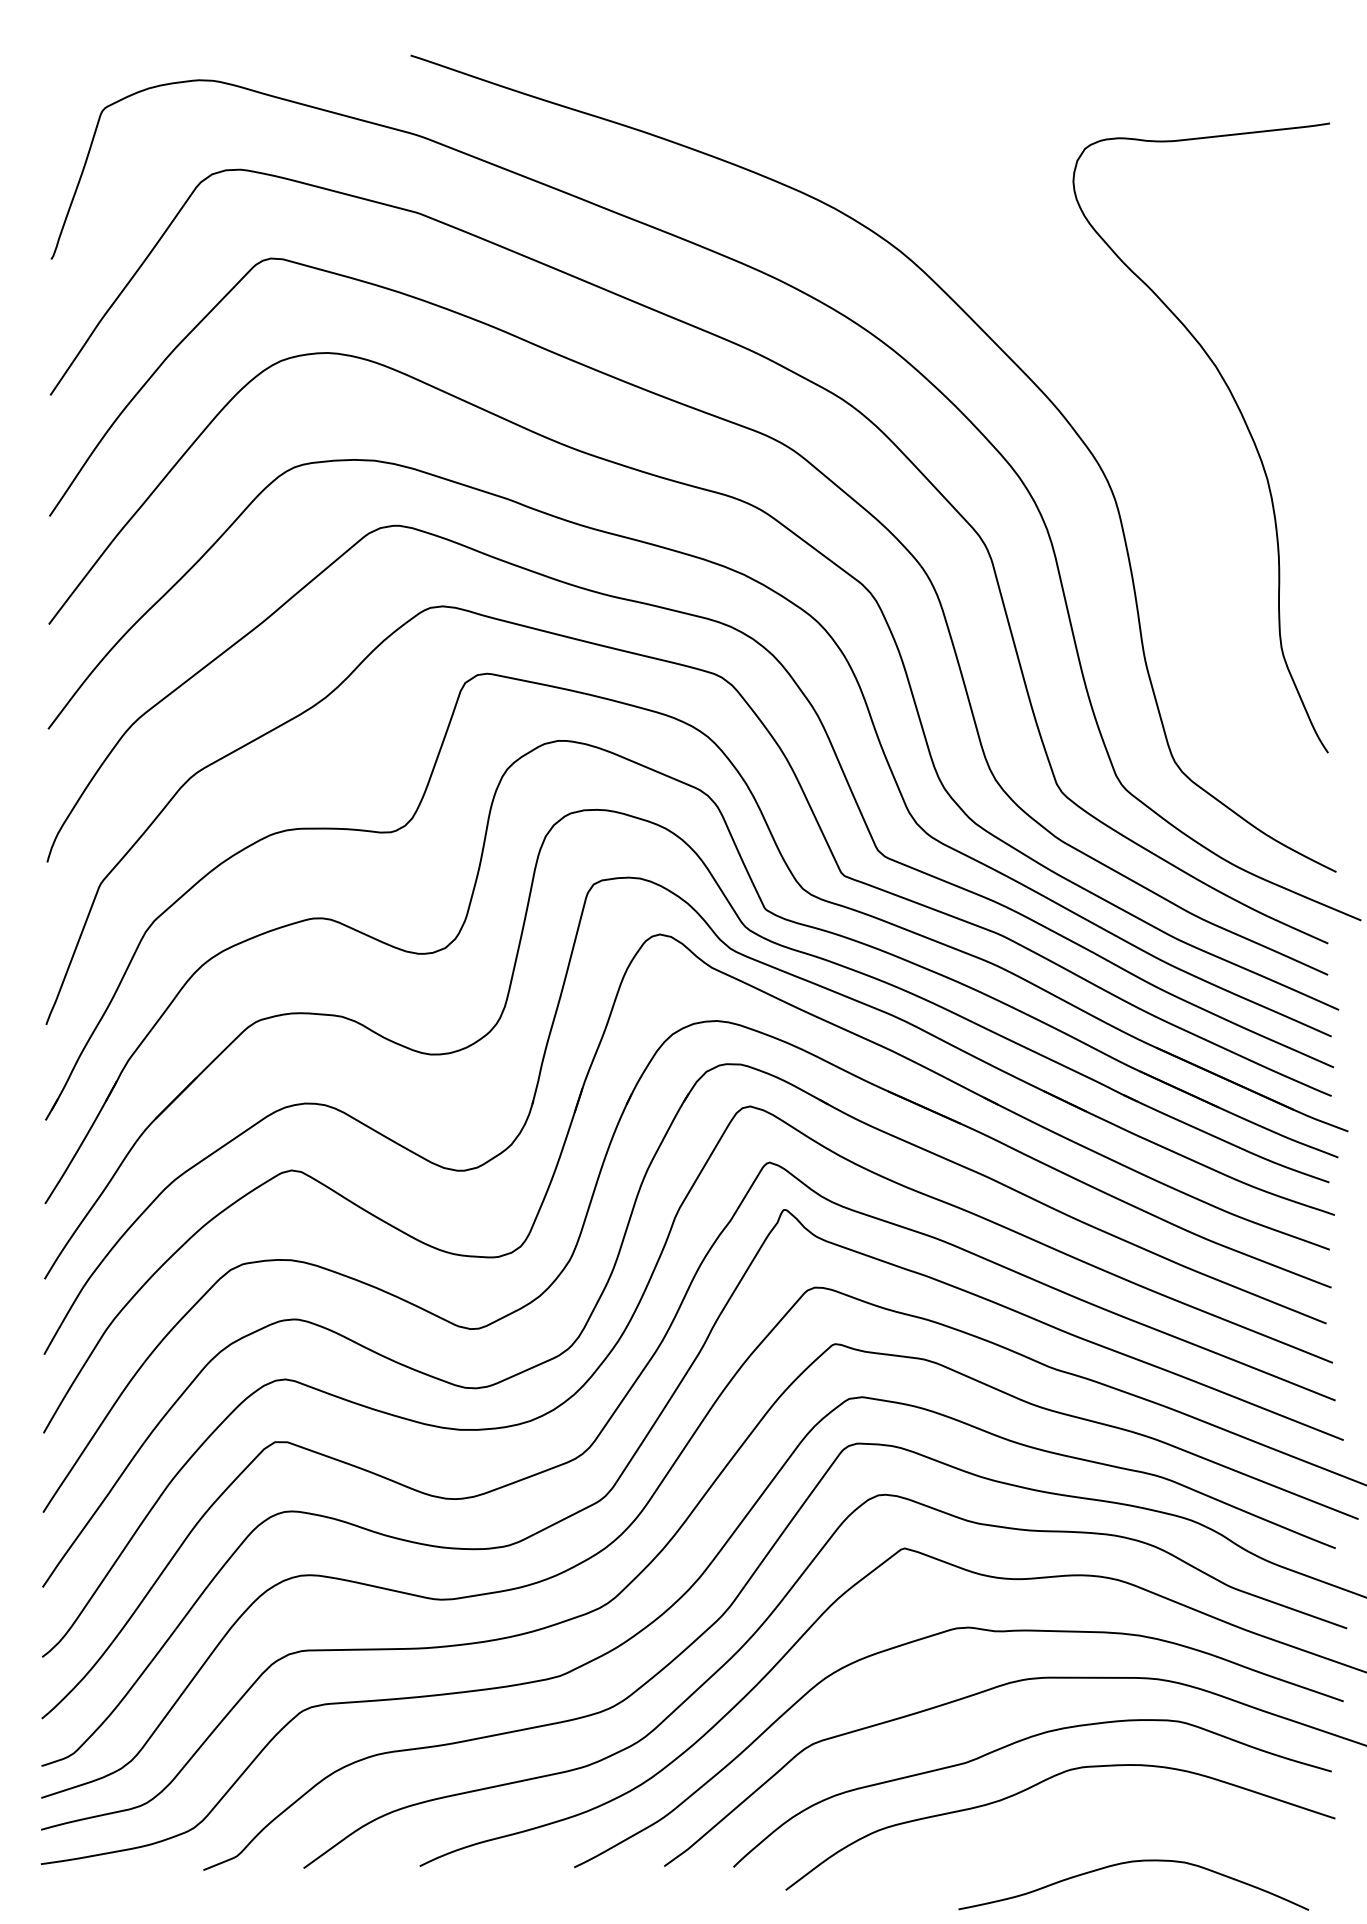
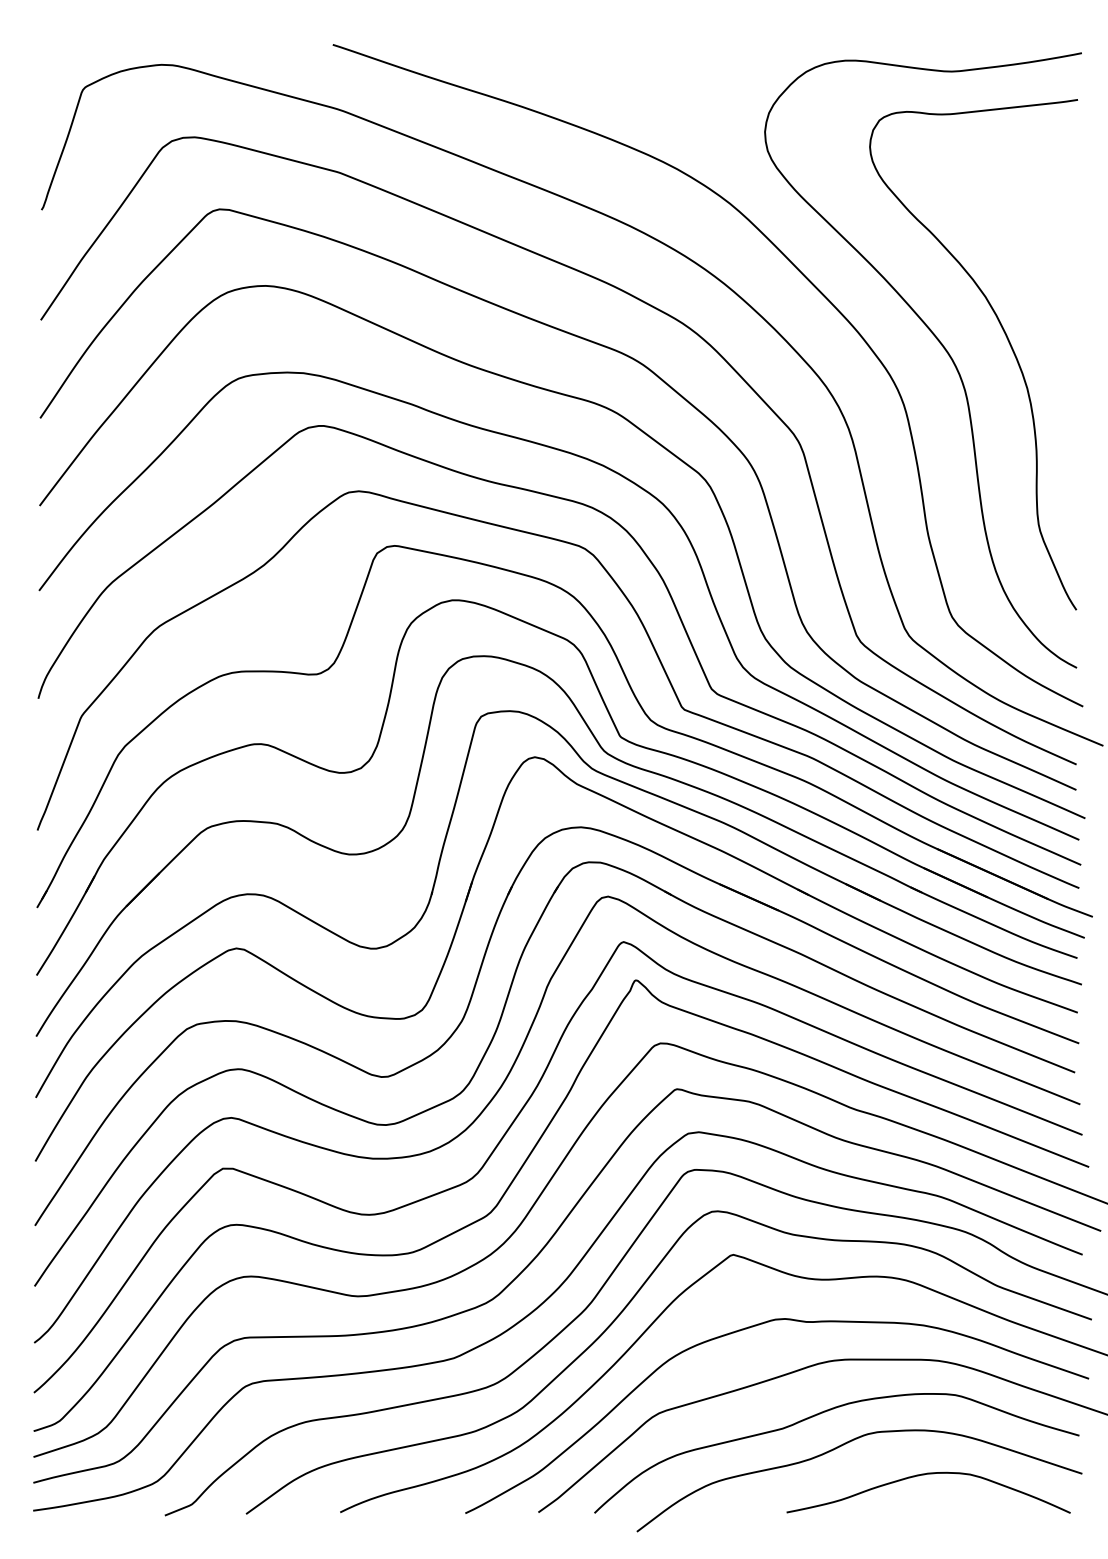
curve: (1161, 426) -> (941, 345), added
curve: (1128, 1863) -> (924, 1475), moved

